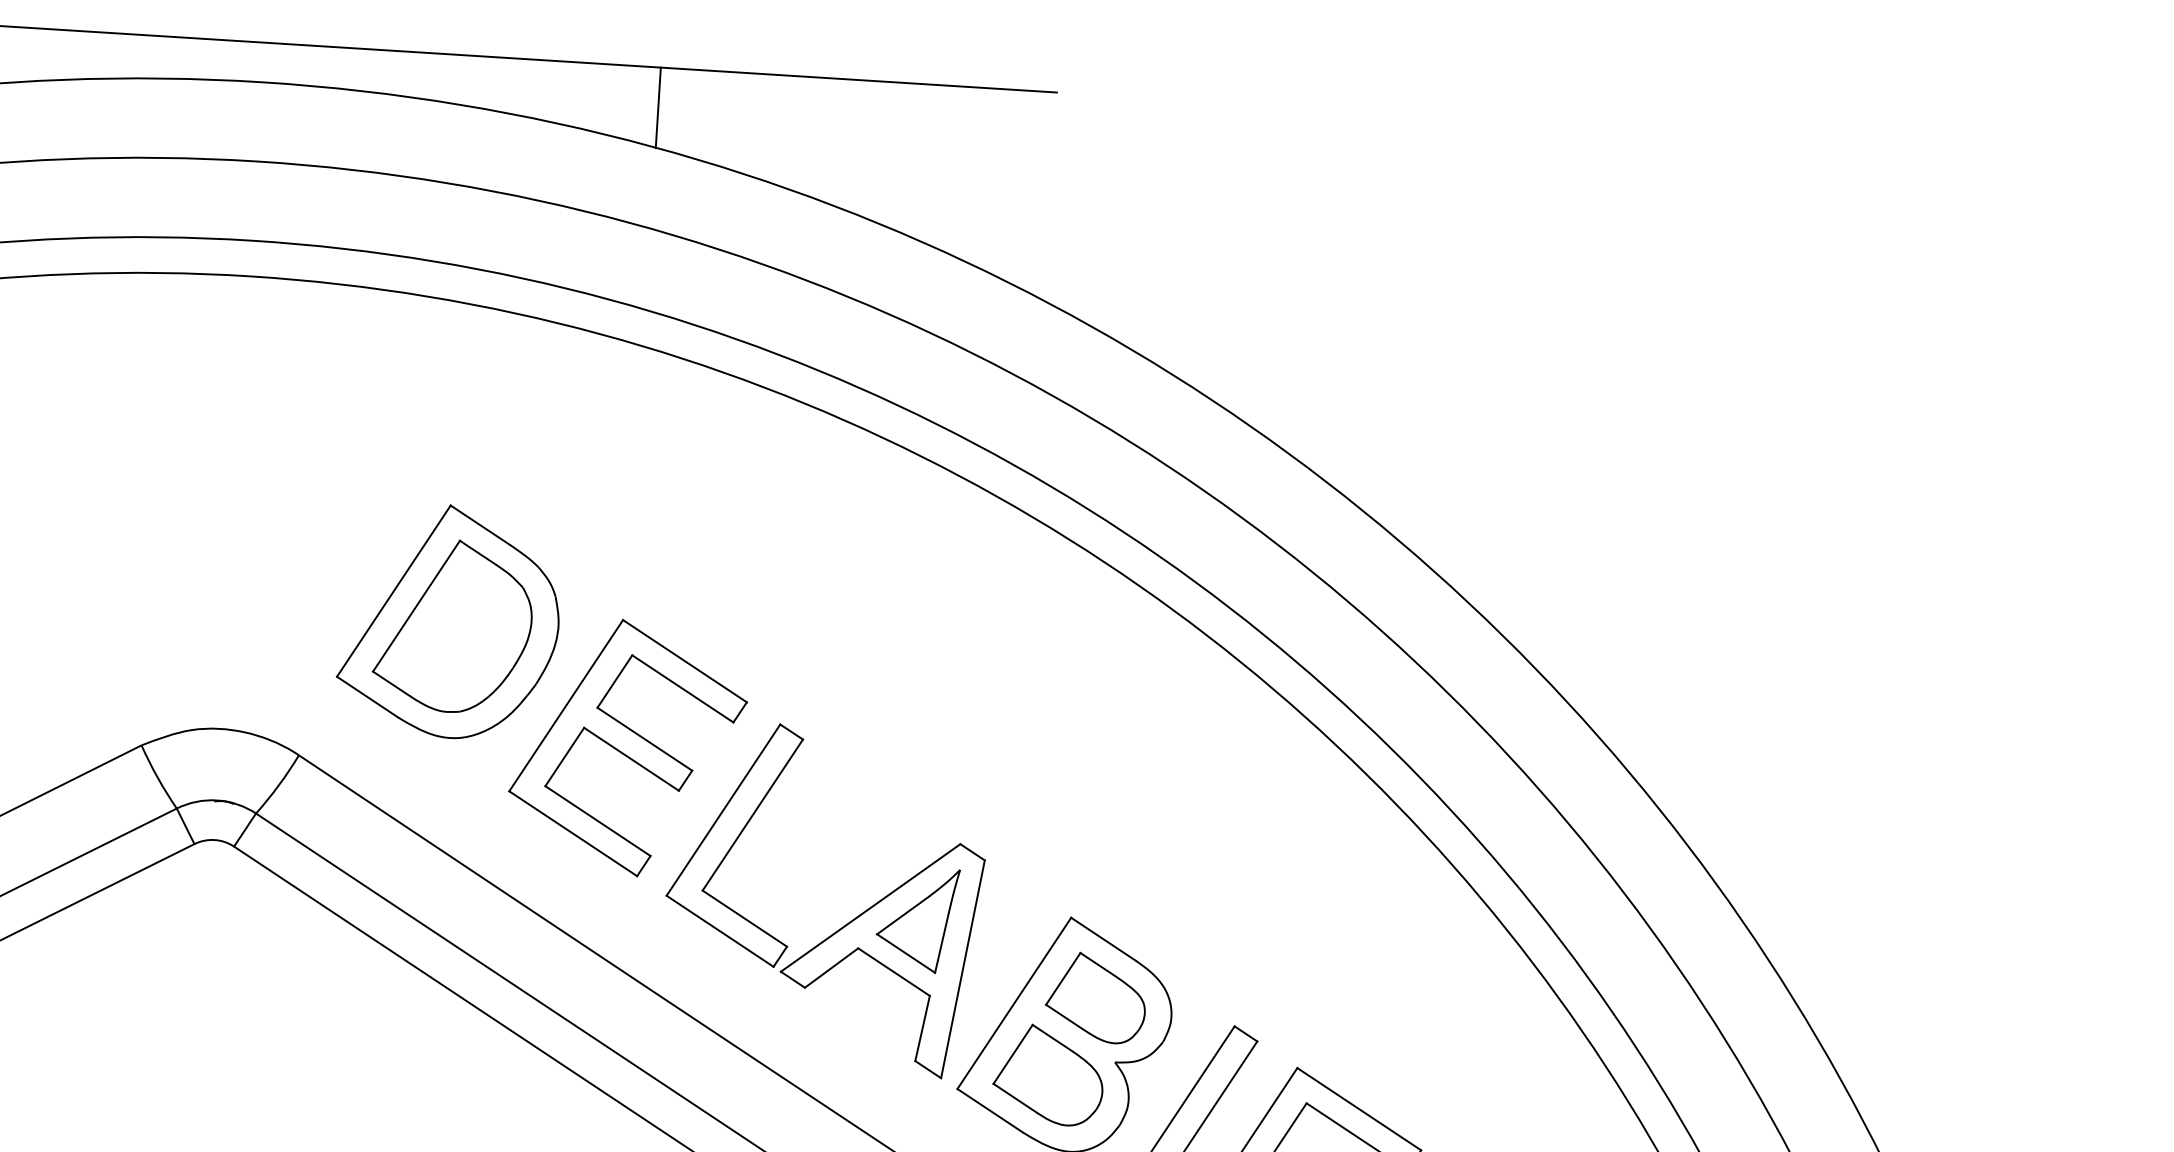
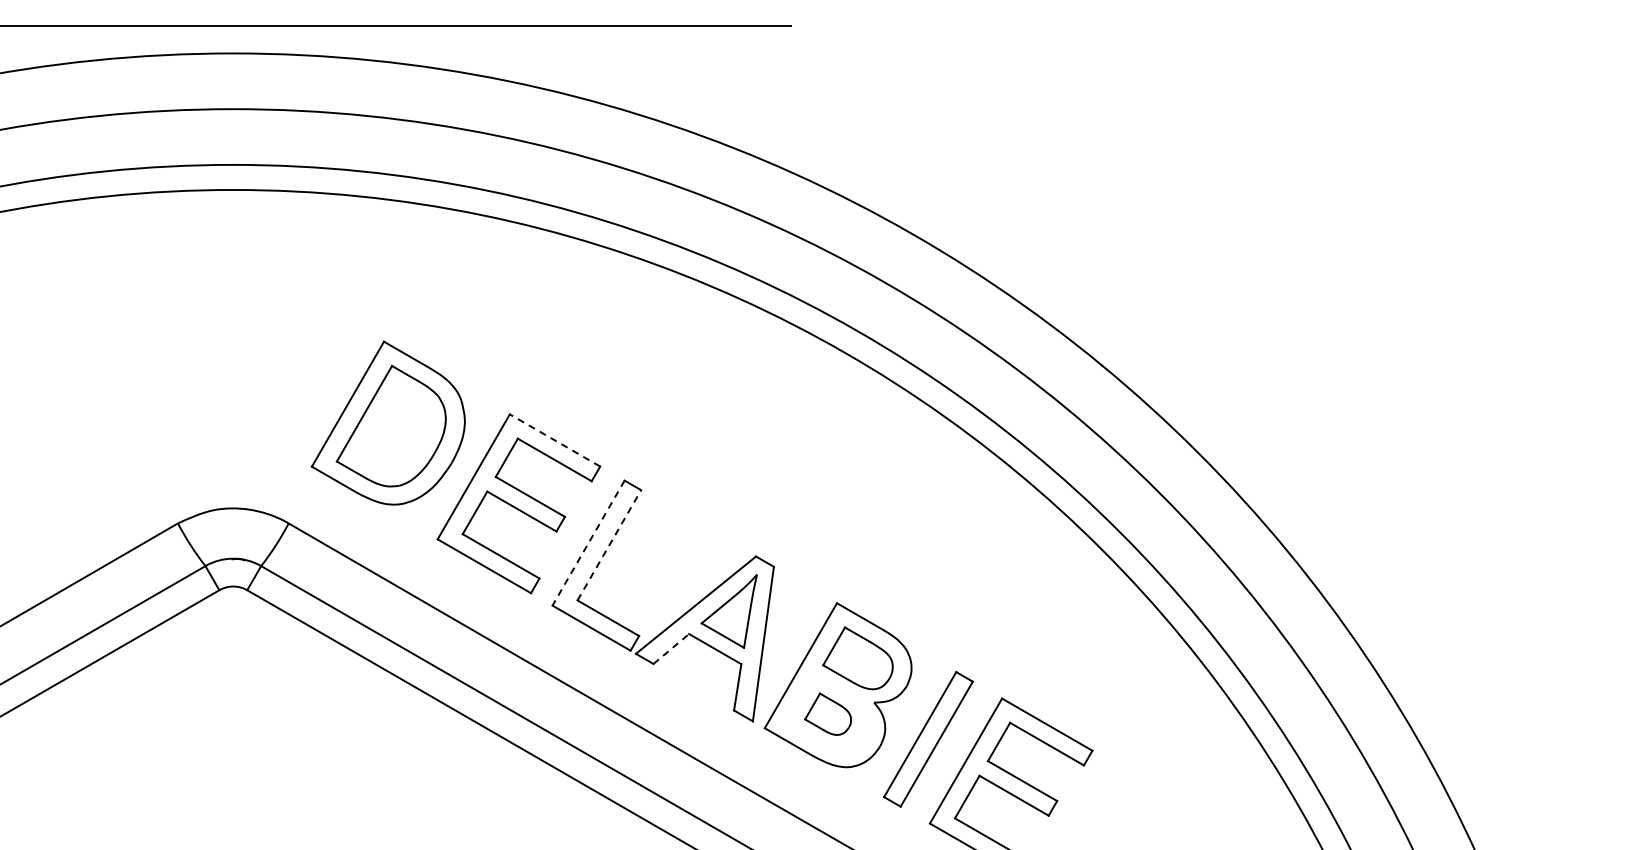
line: (657, 107) -> (511, 53), removed
line: (684, 661) -> (554, 440), solid -> dashed
line: (723, 810) -> (588, 543), solid -> dashed
line: (752, 815) -> (609, 545), solid -> dashed
line: (831, 967) -> (671, 648), solid -> dashed
part: (1047, 1073) -> (827, 713), size x0.6

